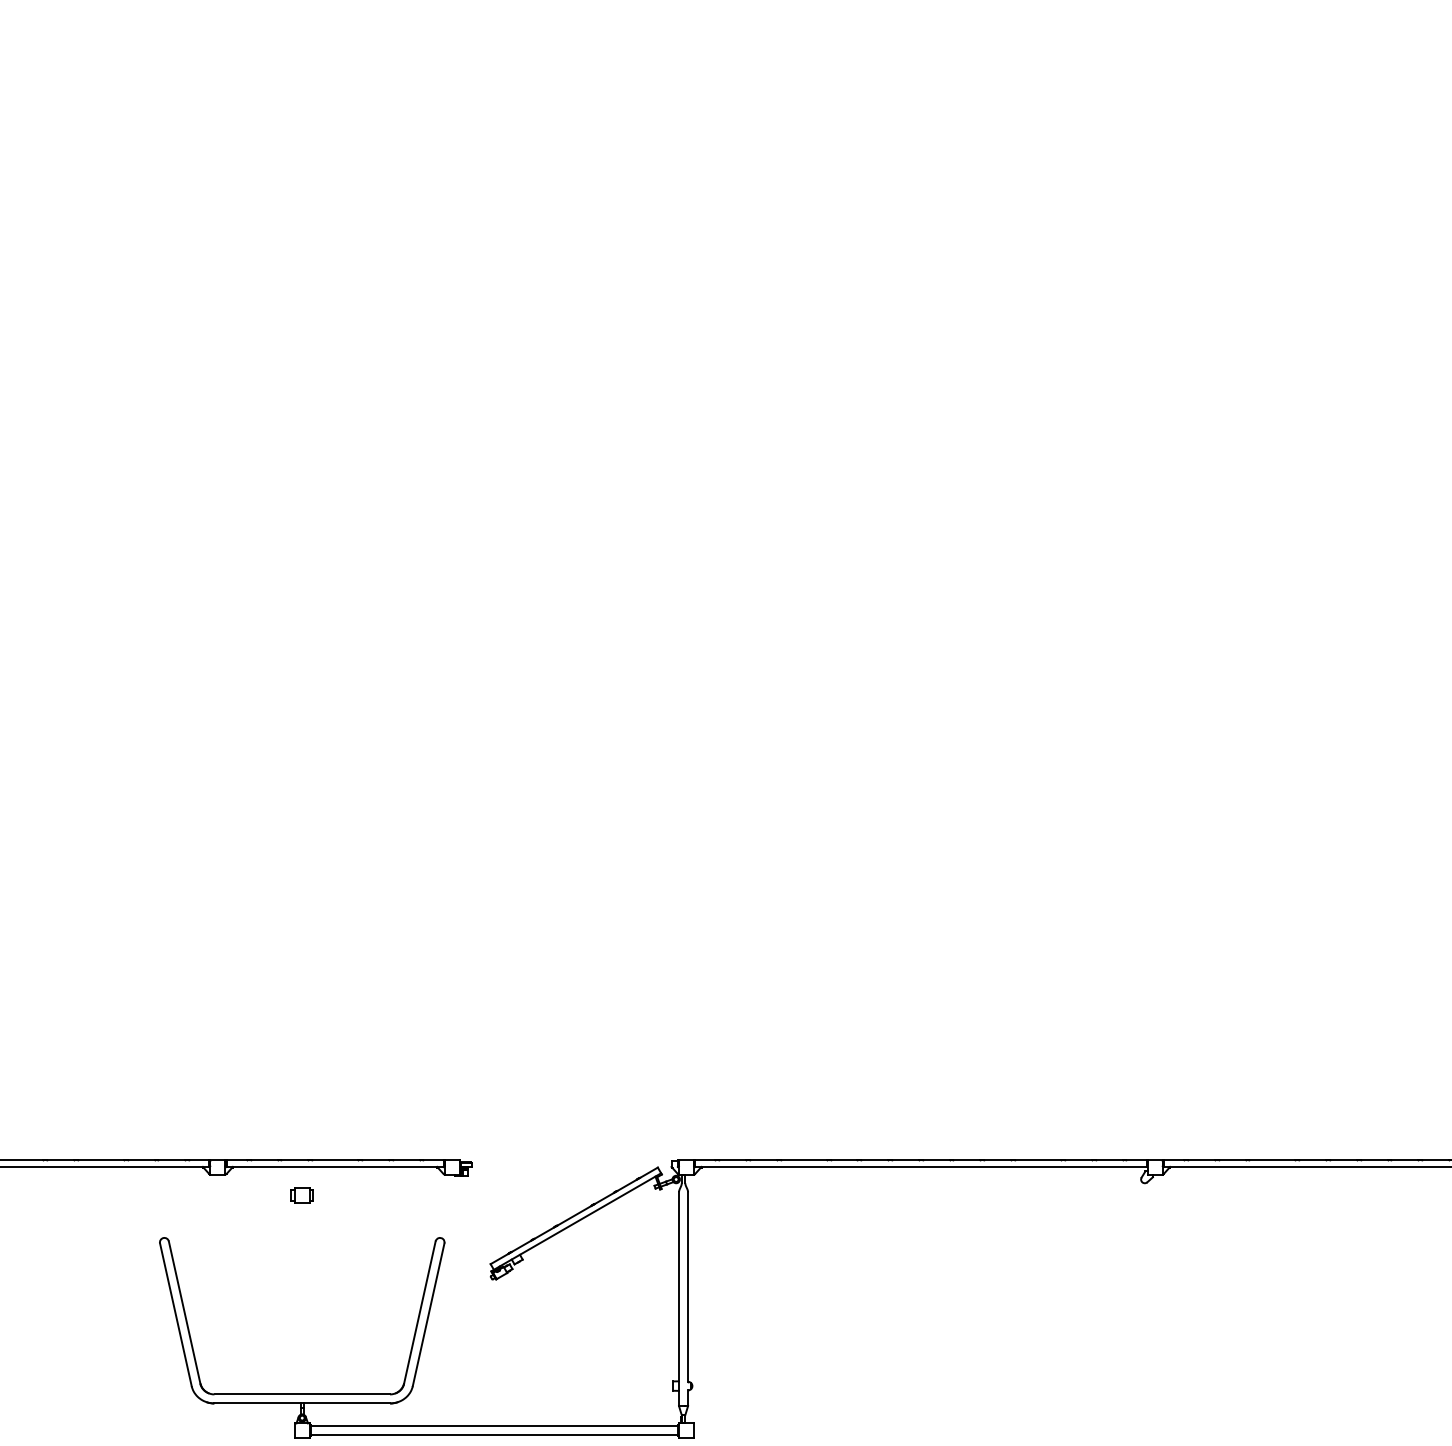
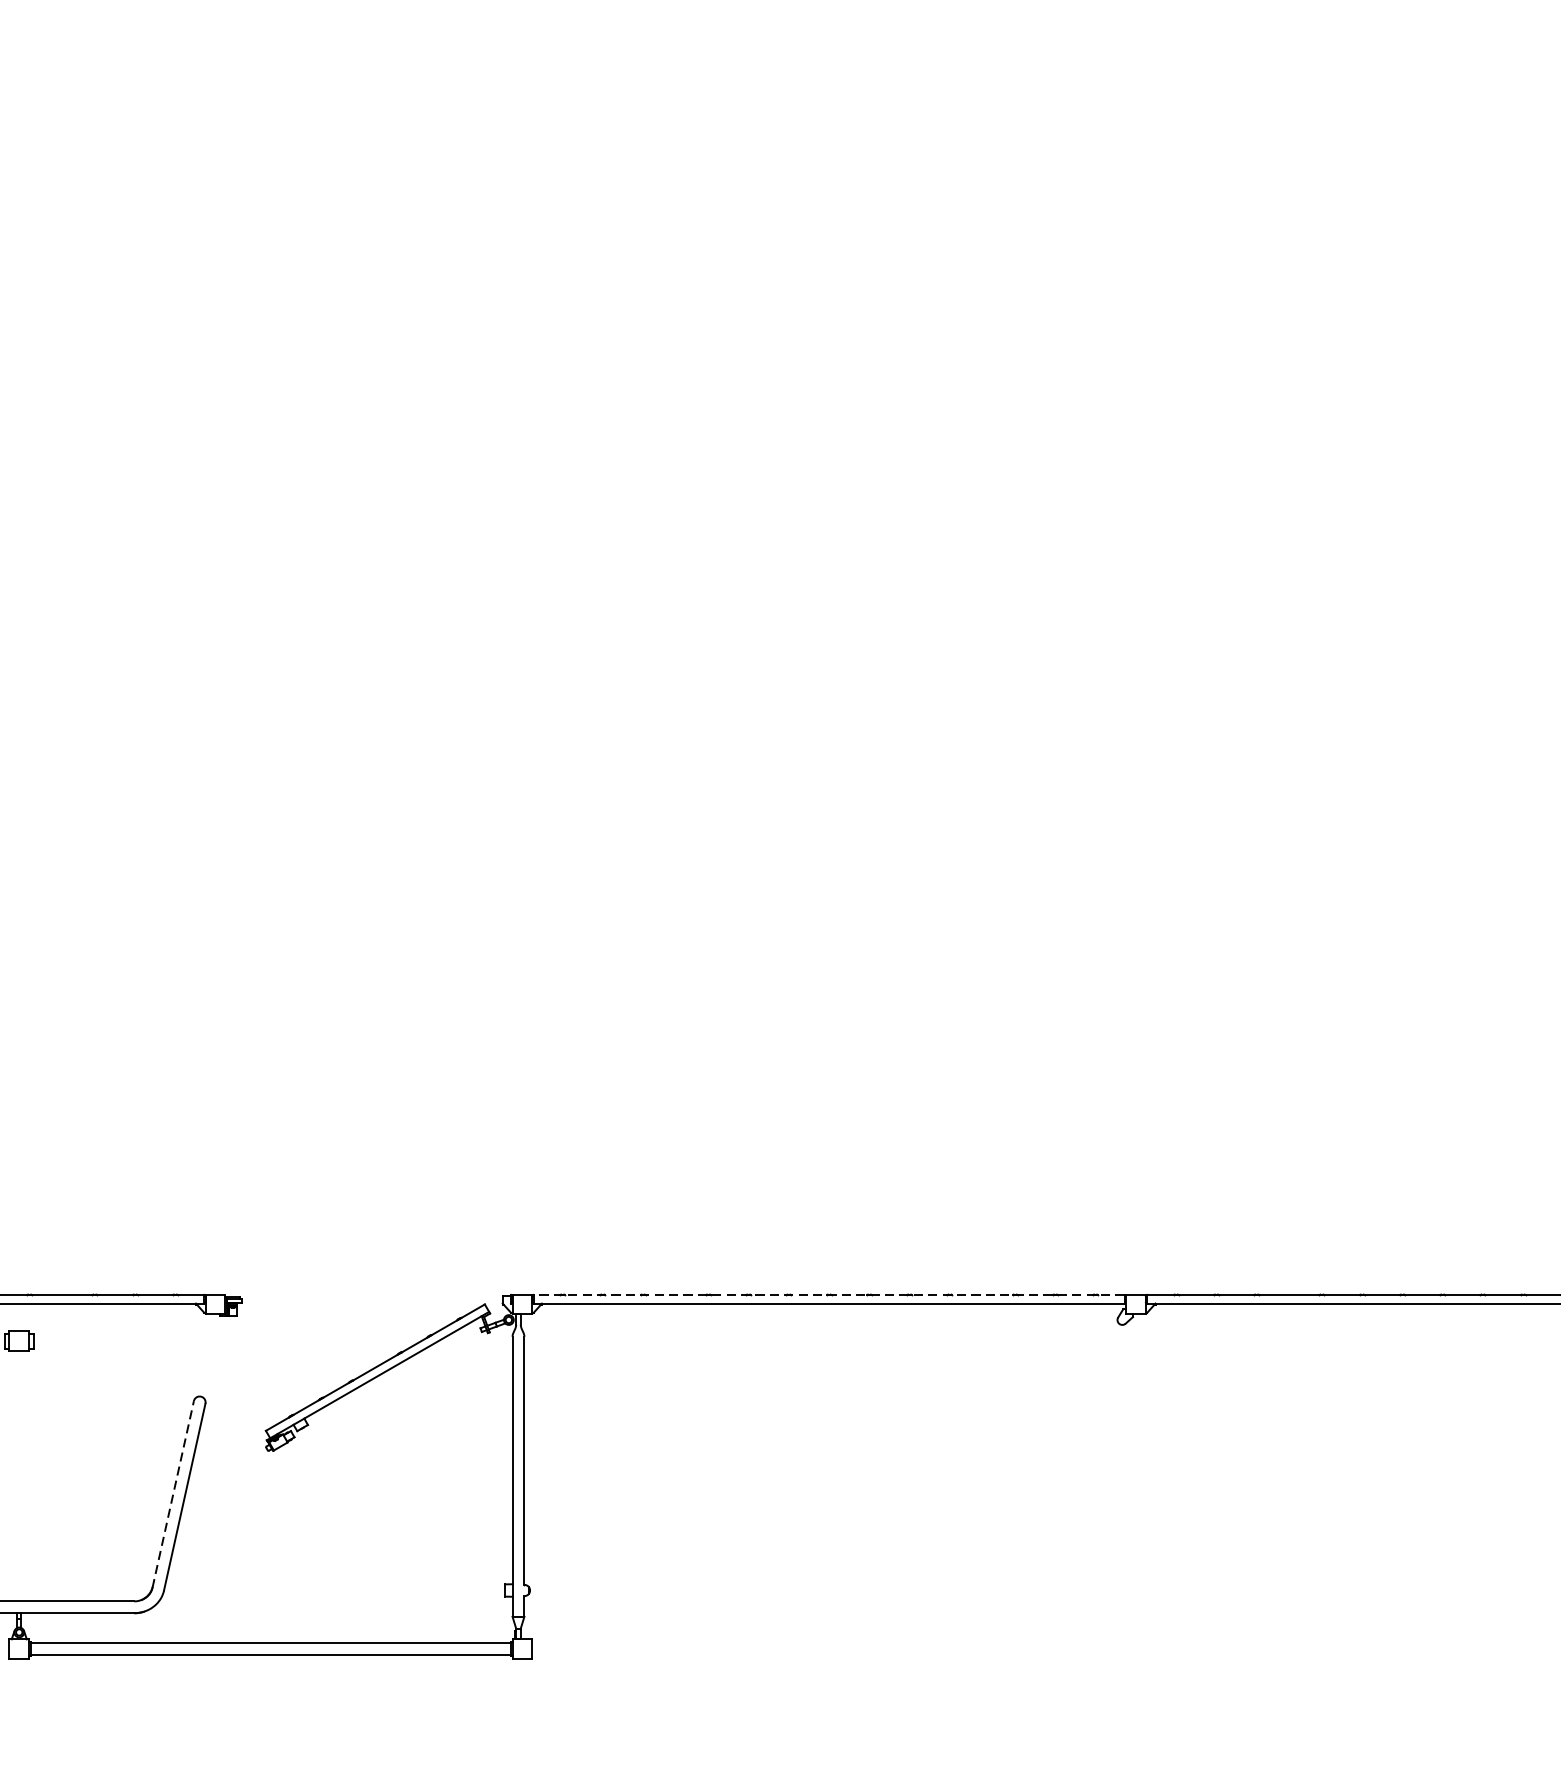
line: (920, 1160) -> (828, 1295), solid -> dashed
line: (419, 1312) -> (172, 1494), solid -> dashed

